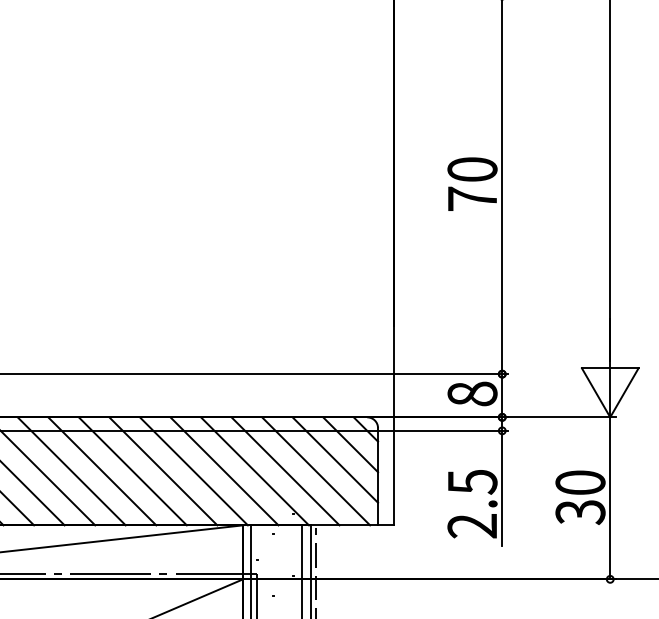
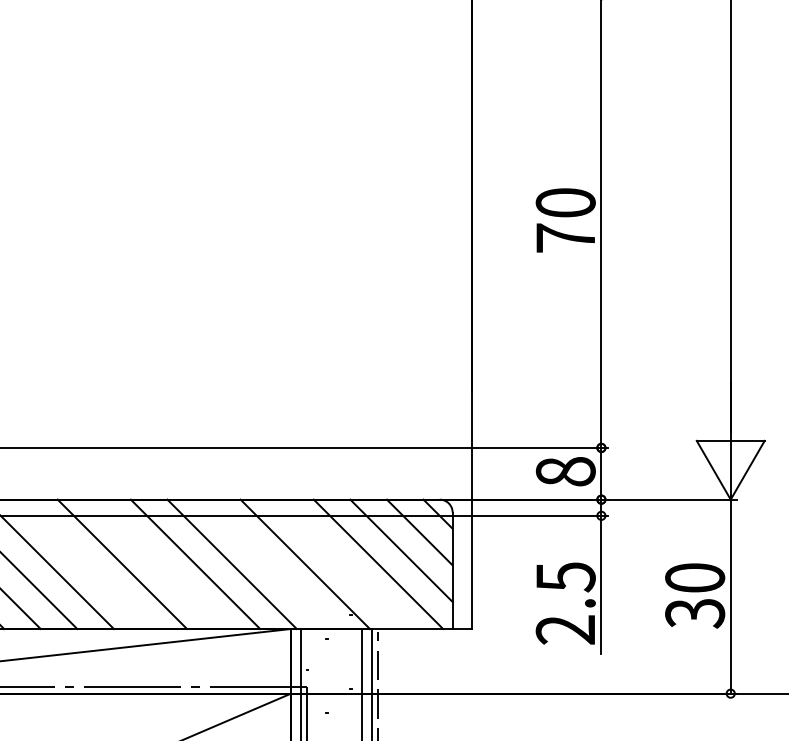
line: (71, 471) -> (85, 564), removed
line: (132, 471) -> (158, 564), removed
line: (224, 471) -> (268, 564), removed
line: (285, 471) -> (341, 564), removed

